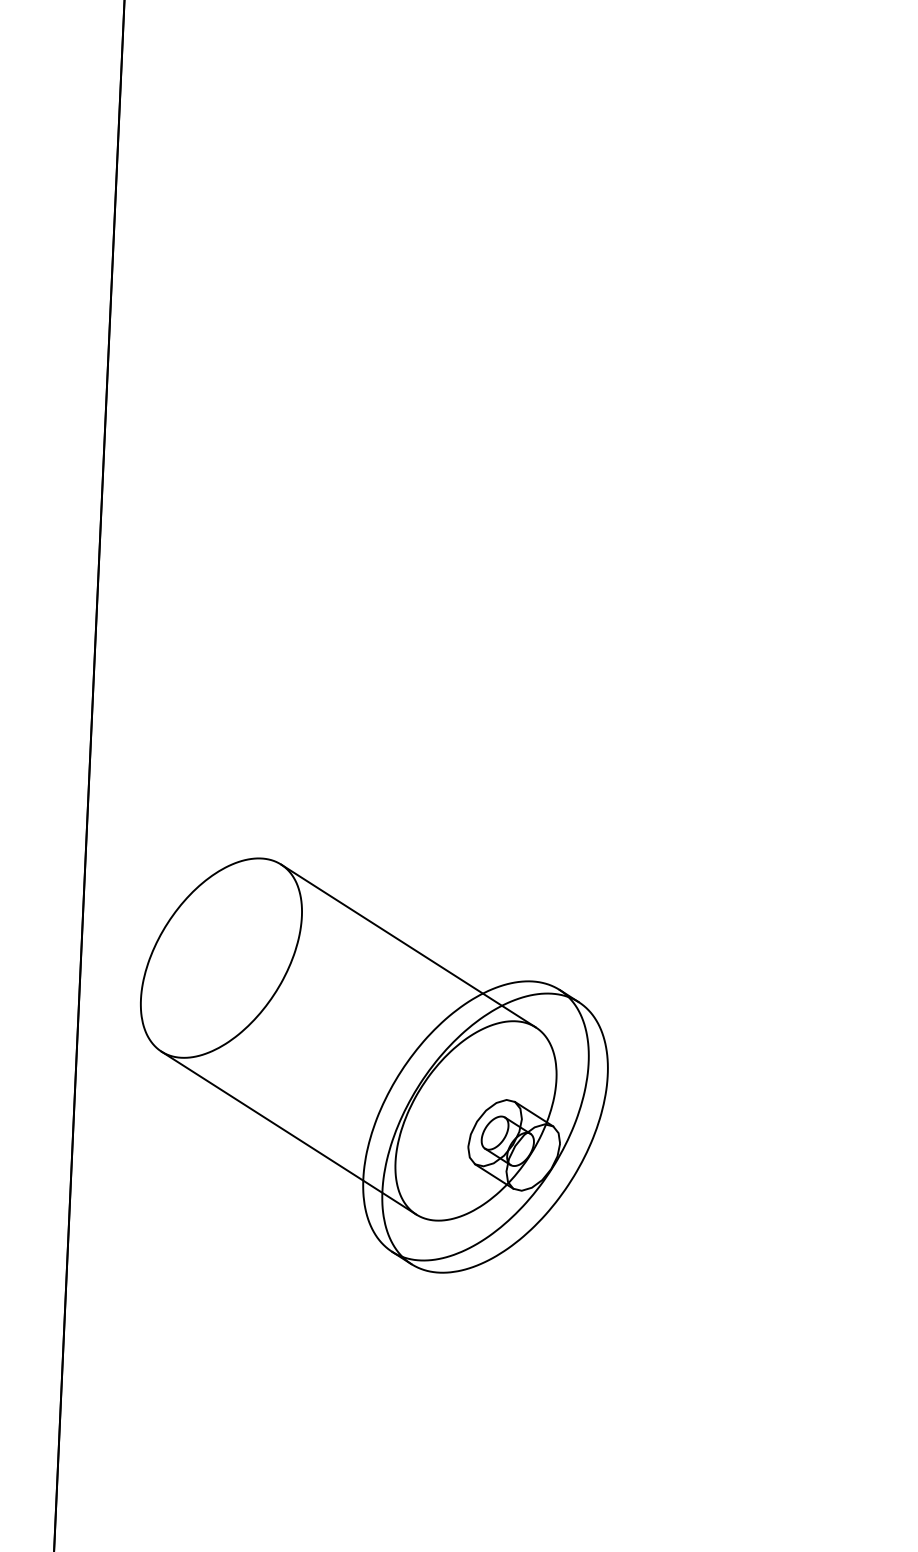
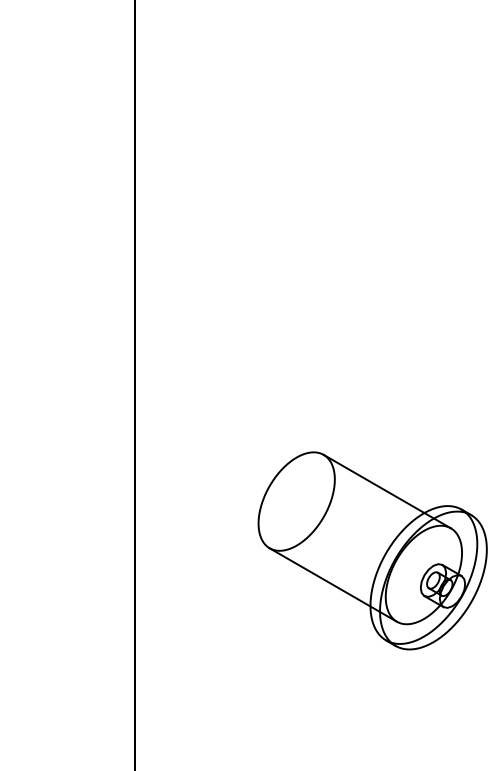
part: (372, 1065) -> (372, 550), moved

